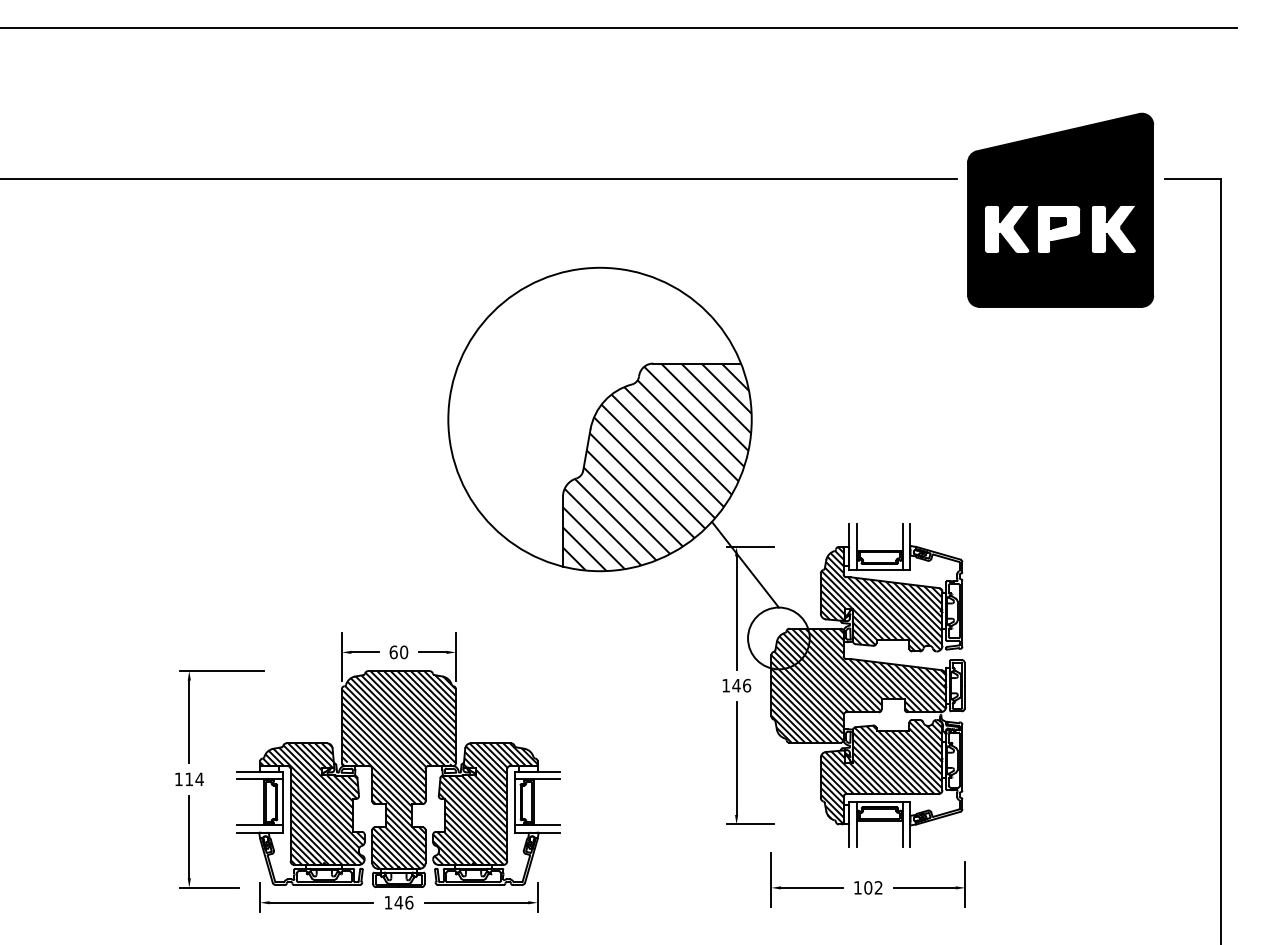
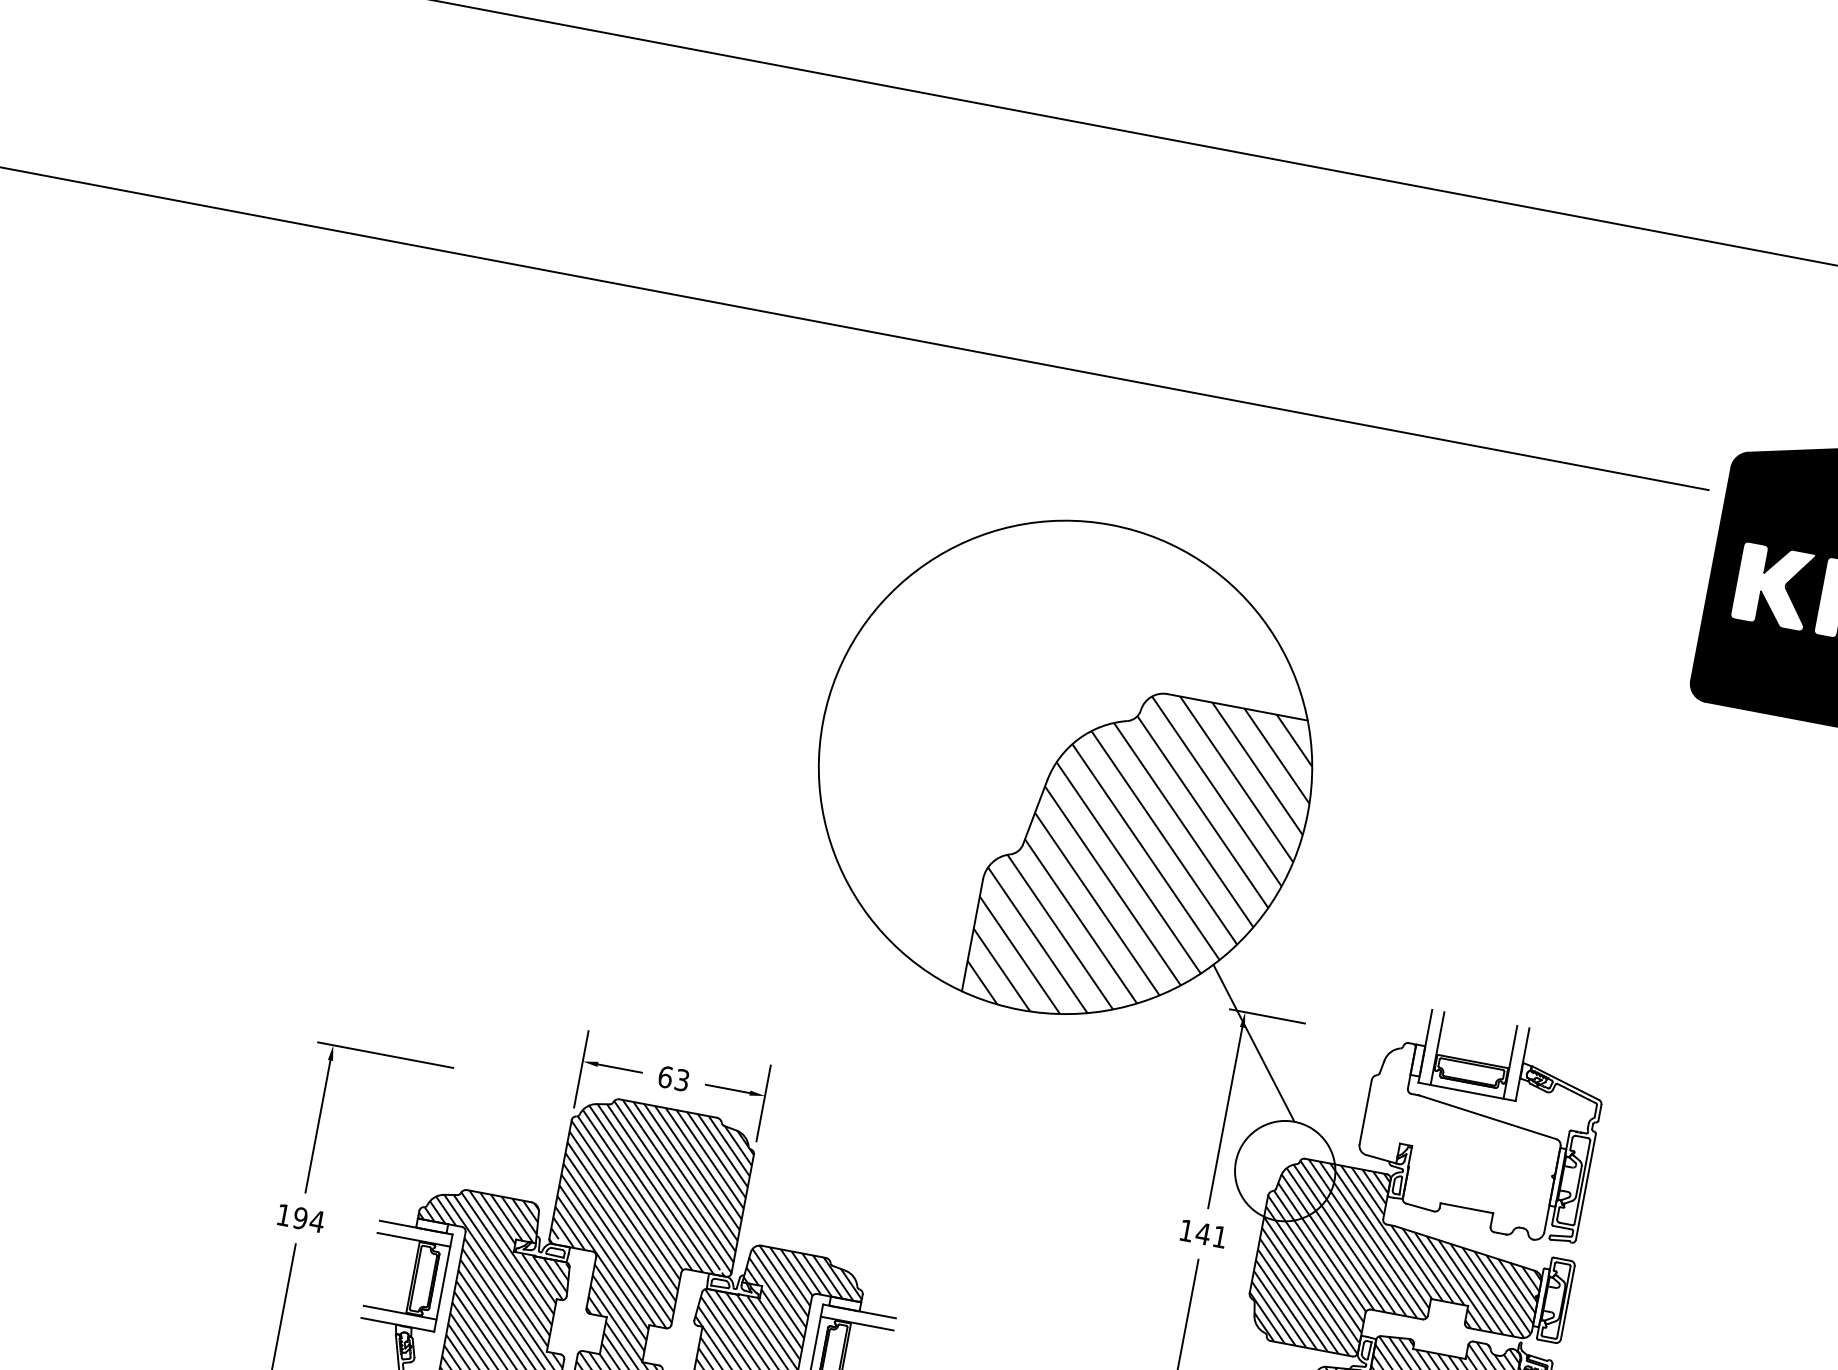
hatch: (881, 599) -> (1460, 1139), removed
text: (404, 652) -> (682, 1080), 60 -> 63
text: (747, 685) -> (1220, 1236), 146 -> 141
text: (189, 779) -> (300, 1218), 114 -> 194

